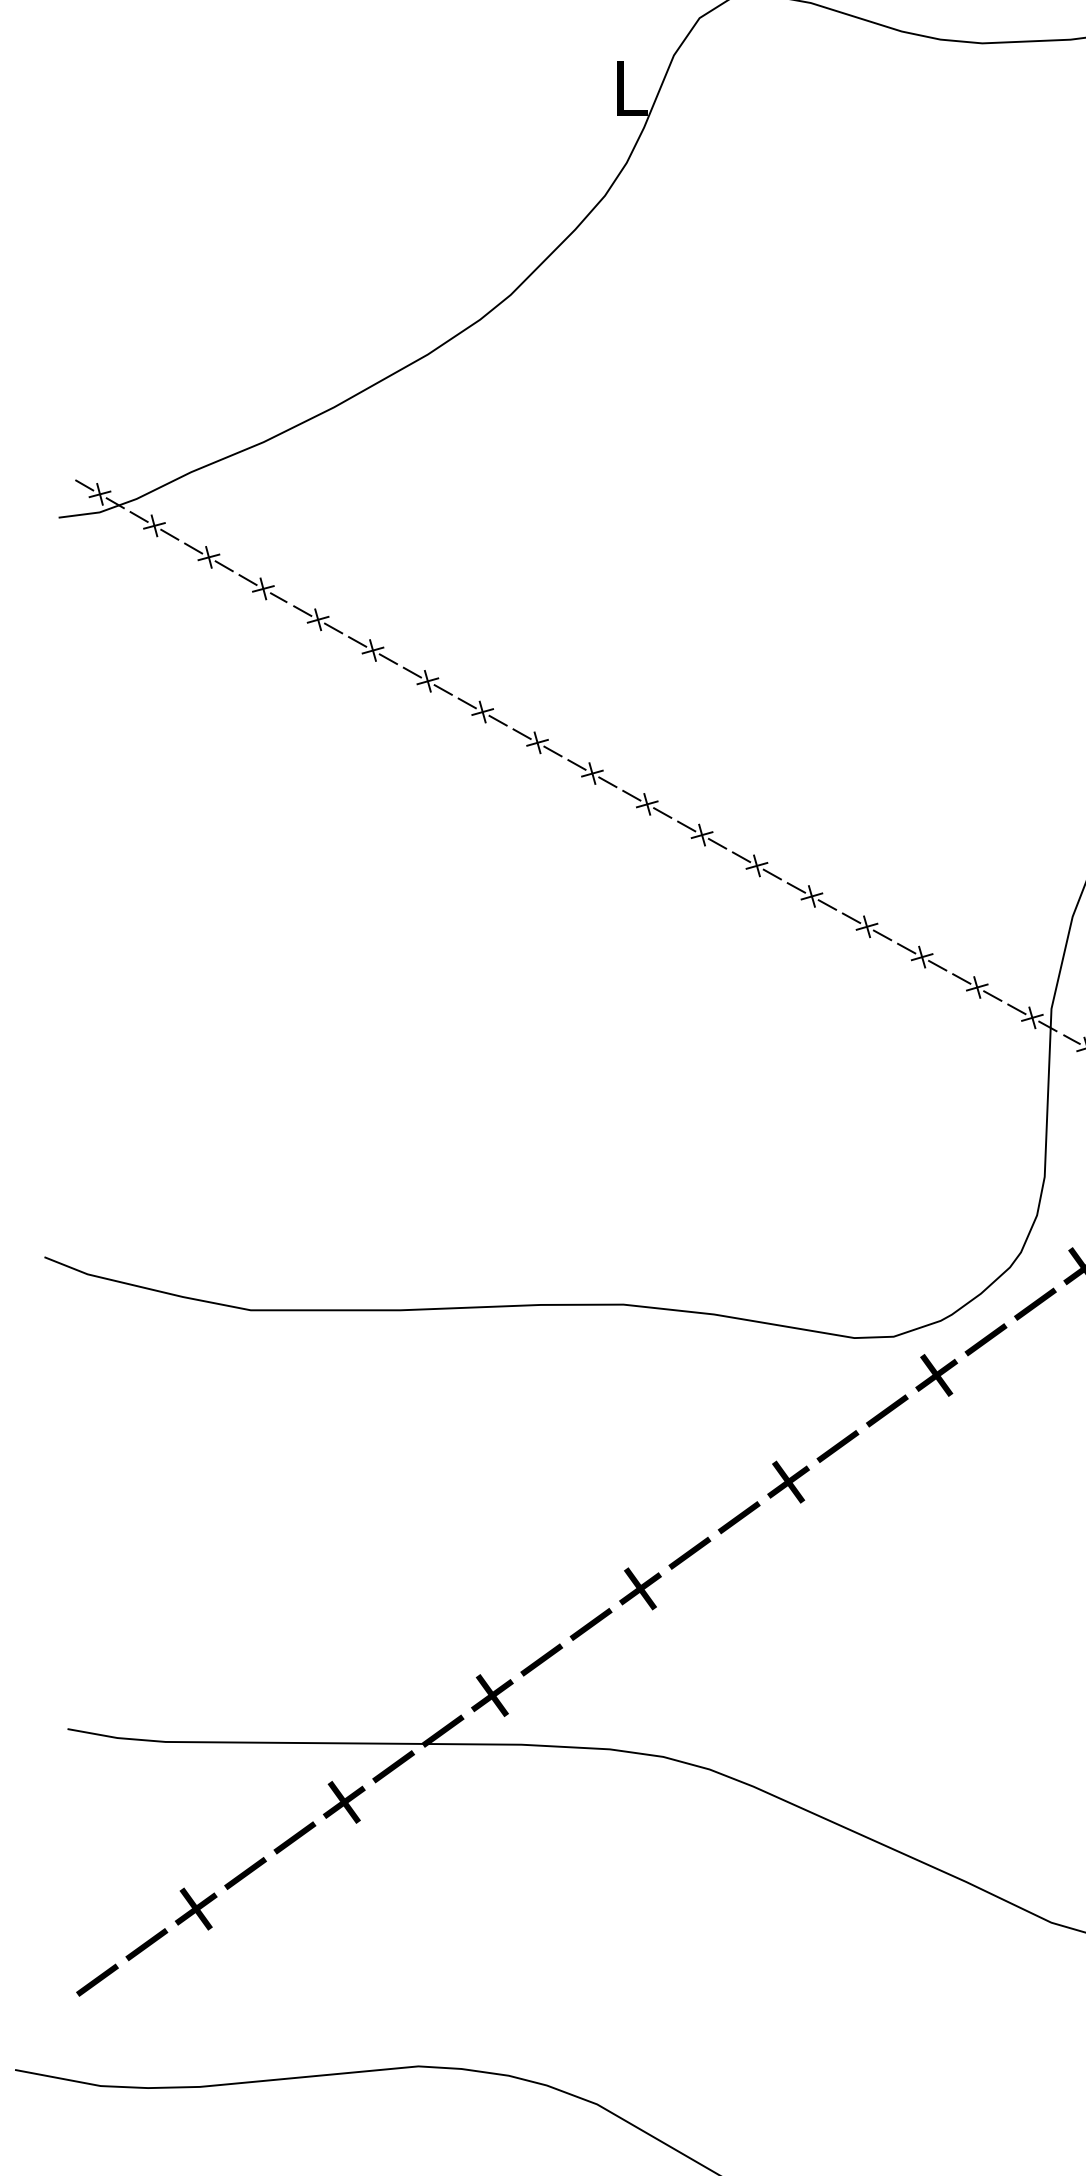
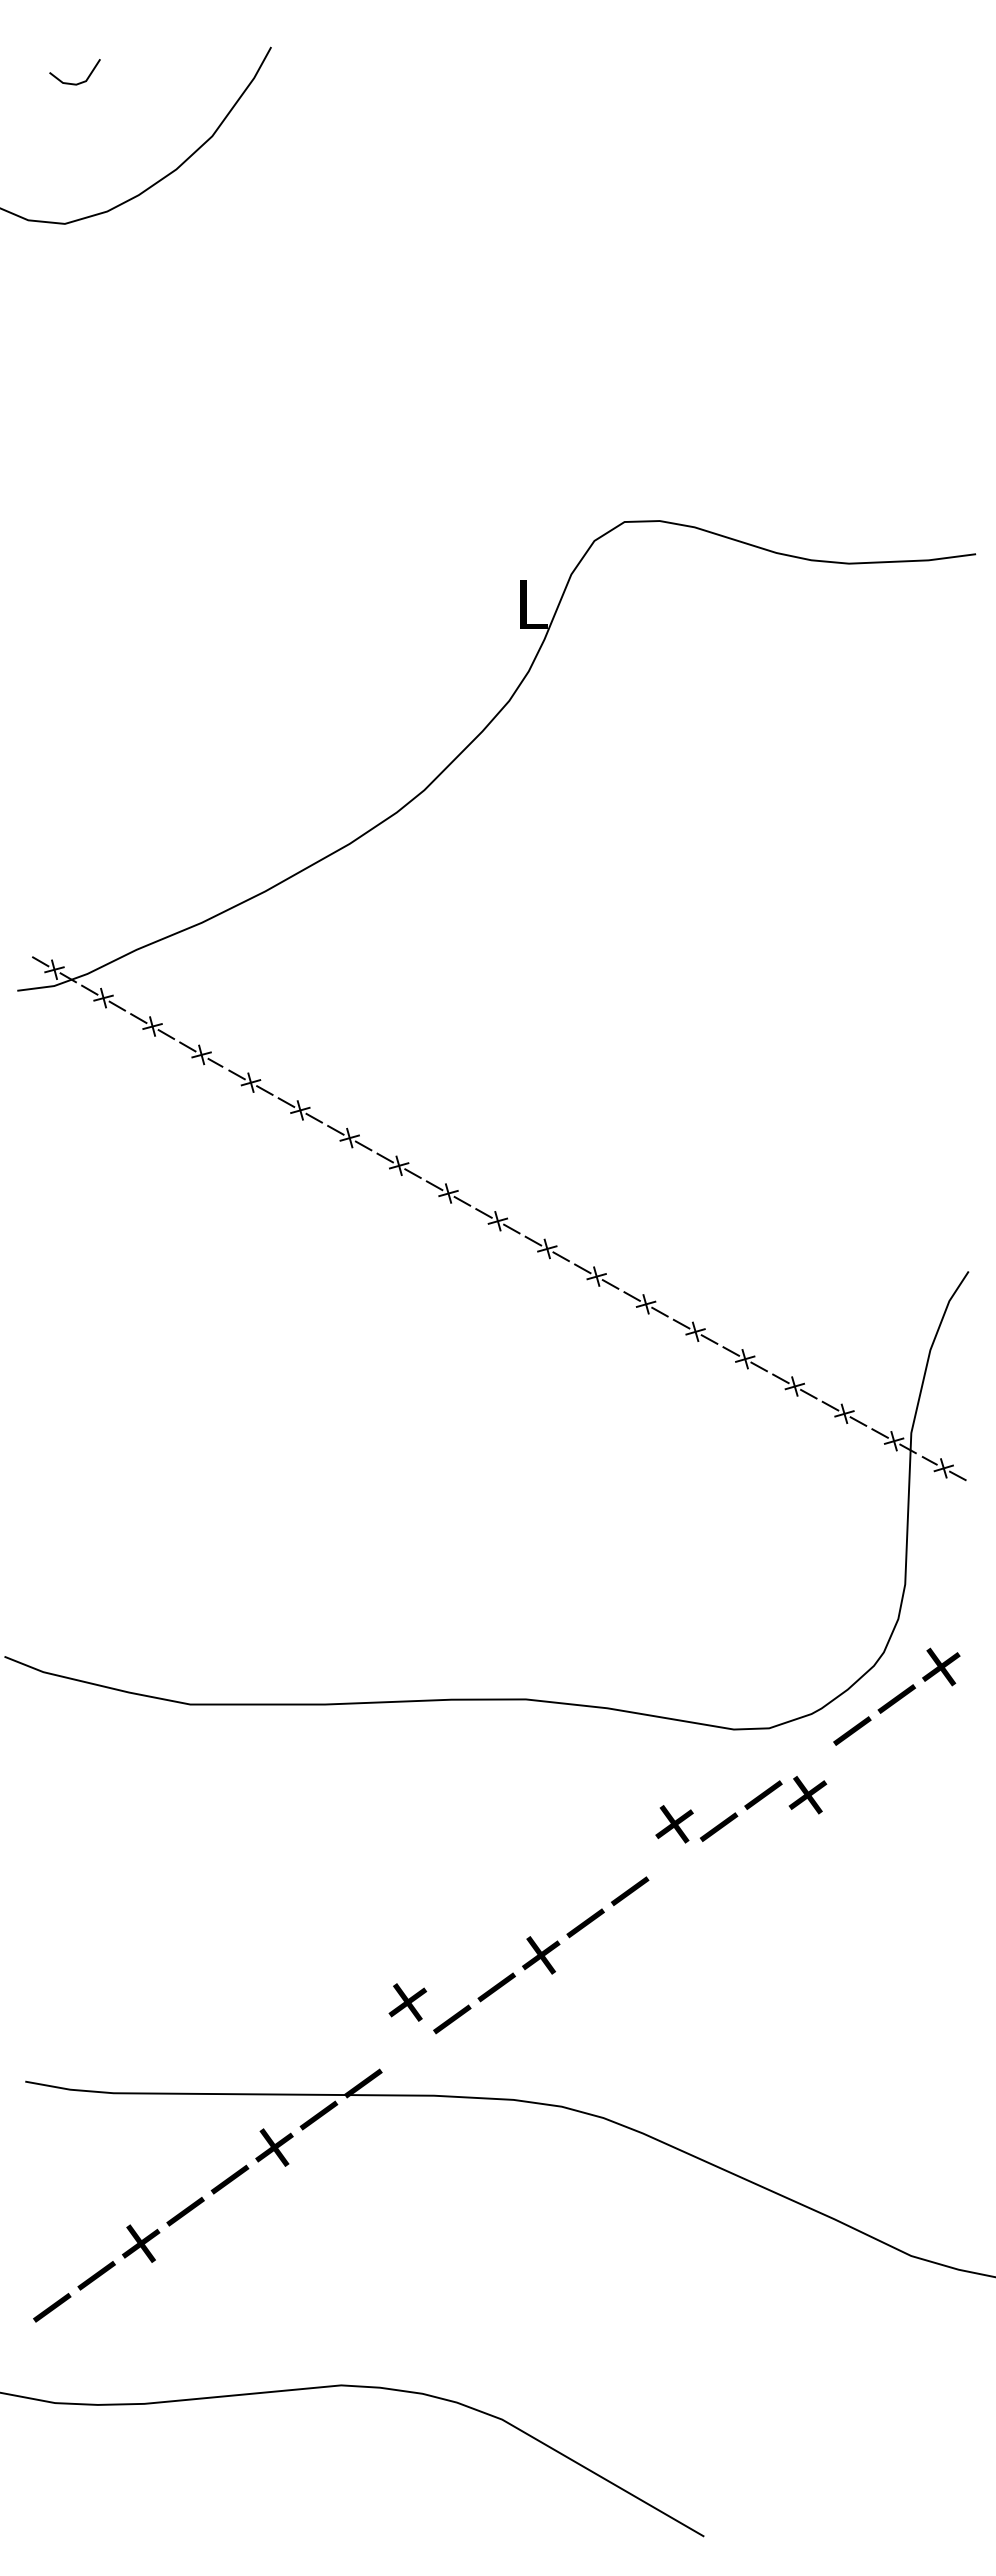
part: (936, 1375) -> (807, 1795), moved
part: (788, 1482) -> (674, 1824), moved
part: (491, 1695) -> (407, 2002), moved

